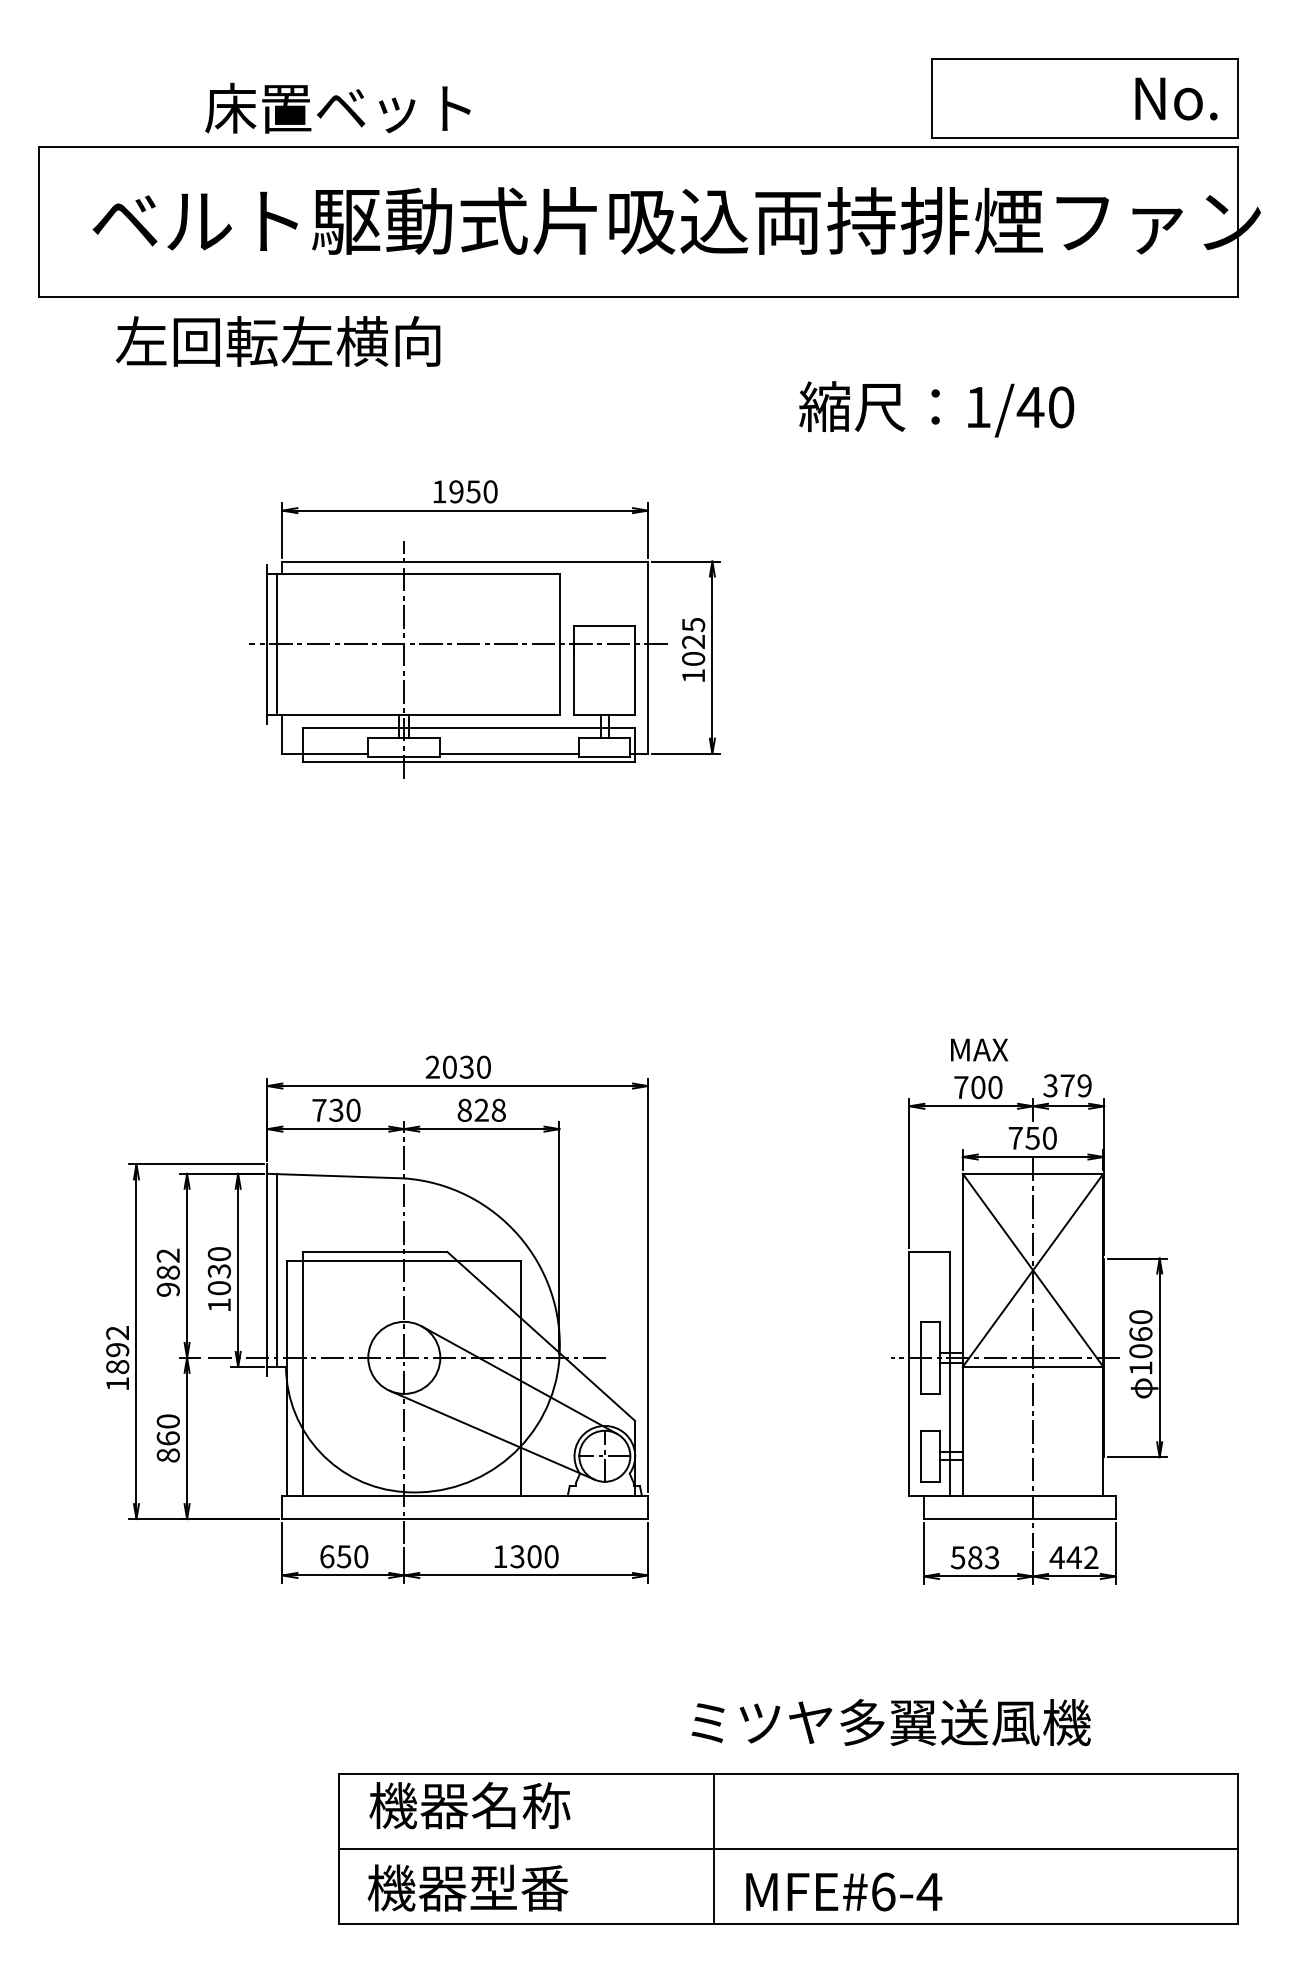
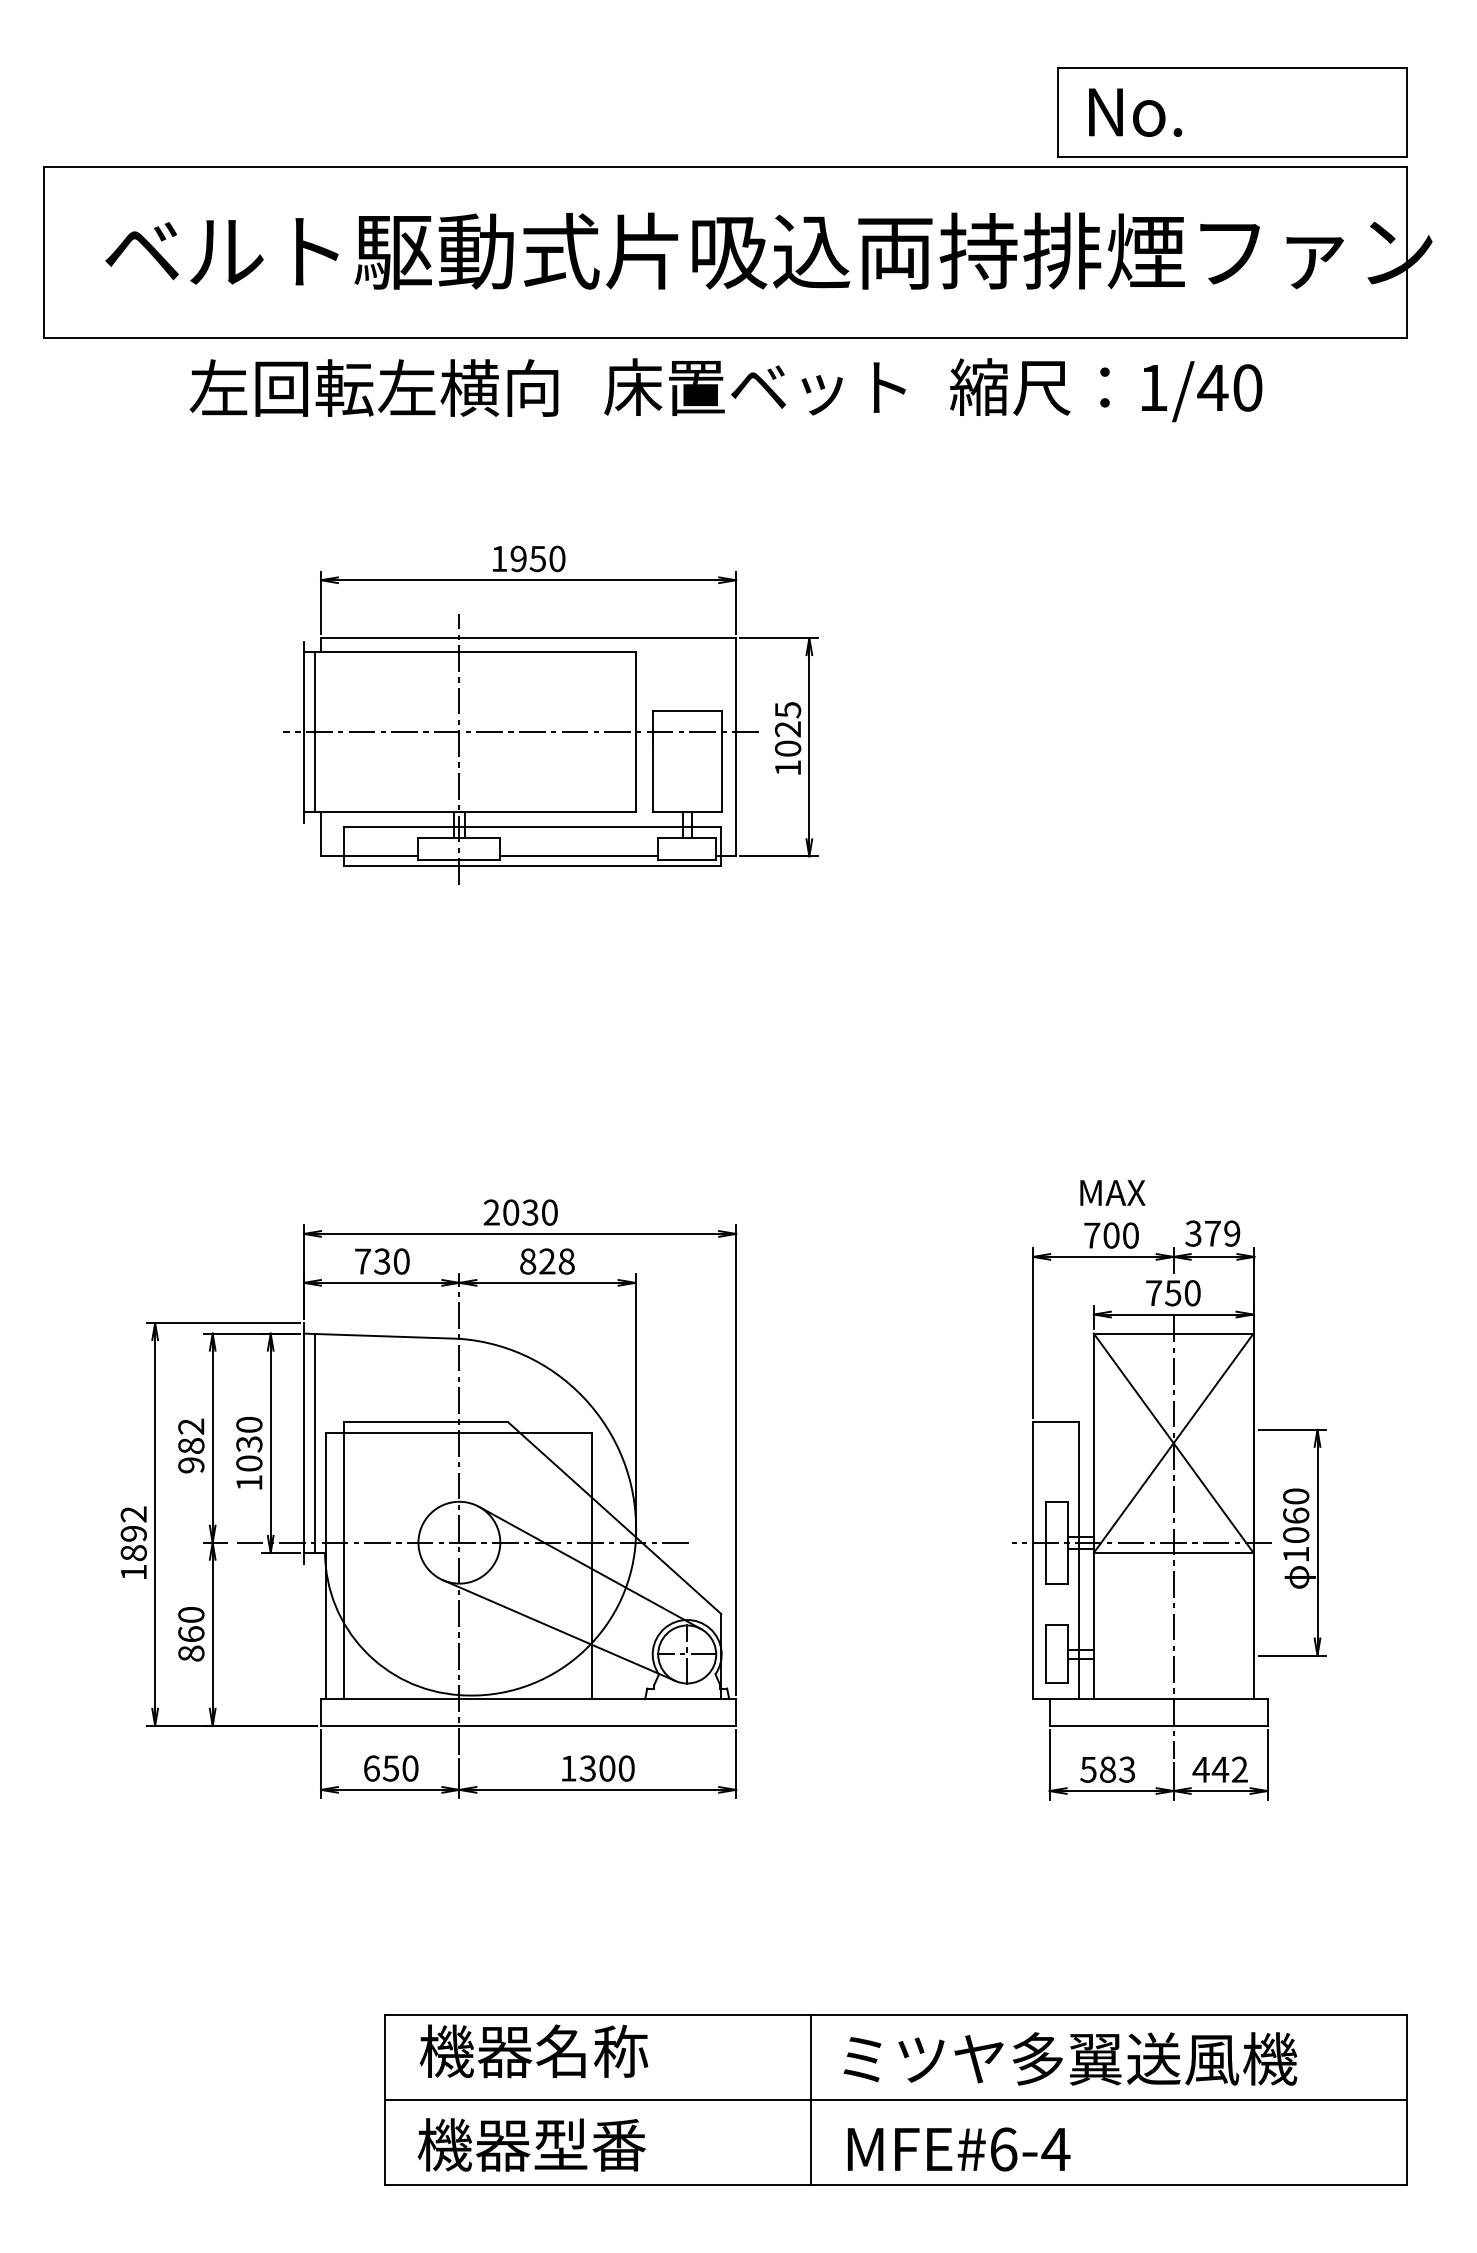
text: (1176, 98) -> (1135, 112), moved
text: (337, 107) -> (754, 386), moved
text: (277, 340) -> (373, 387), moved
text: (936, 409) -> (1106, 390), moved
text: (891, 1722) -> (1070, 2058), moved

